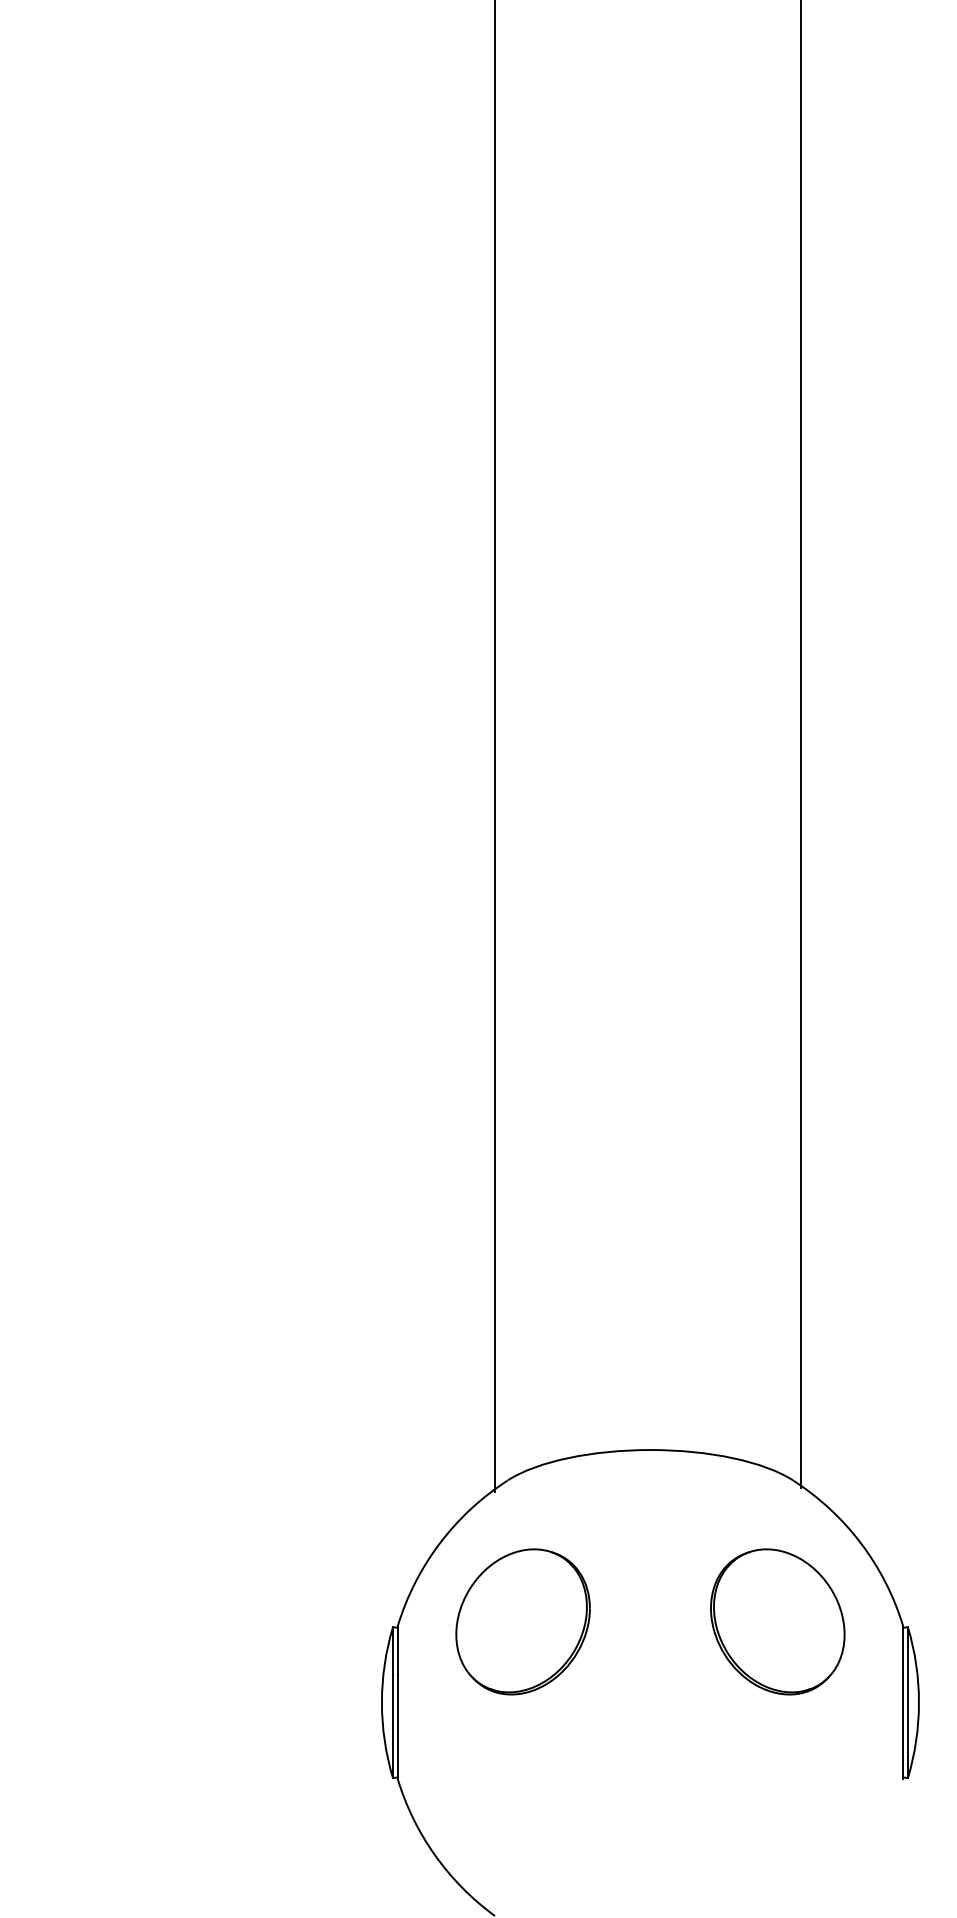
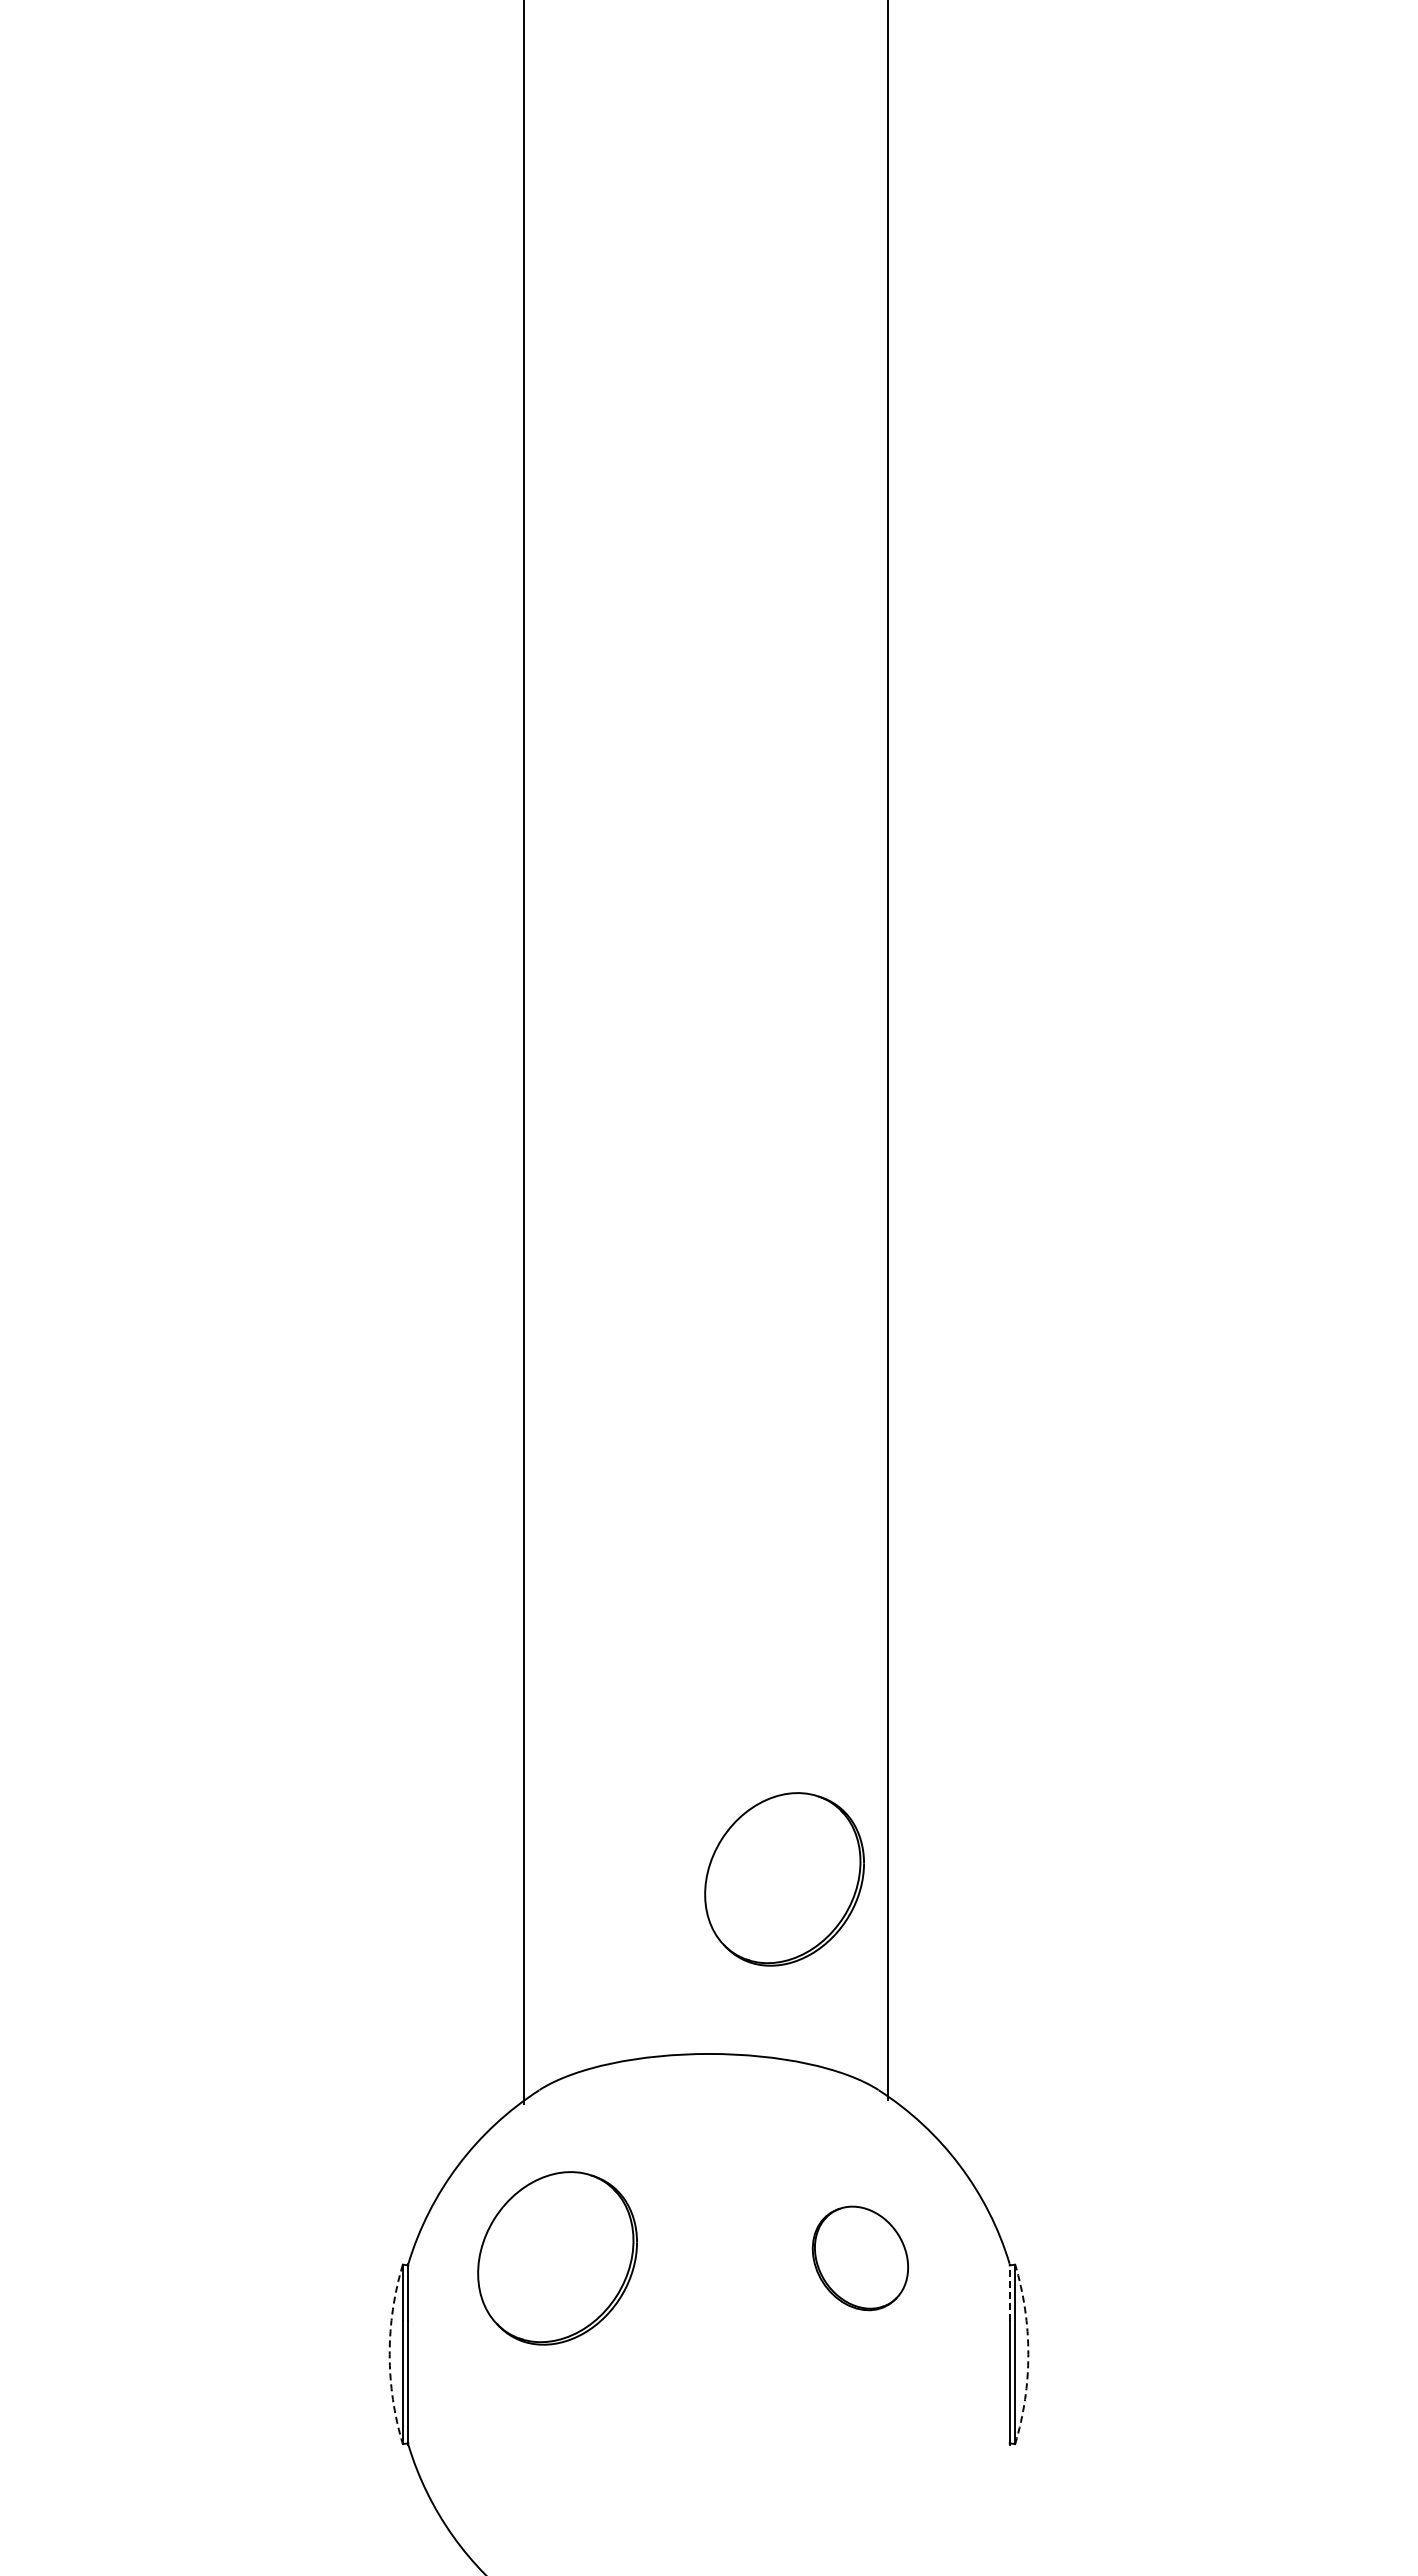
part: (713, 1303) -> (784, 1879), added
part: (777, 1622) -> (860, 2258), size x0.6
line: (903, 1650) -> (1009, 2292), solid -> dashed
arc: (381, 1702) -> (389, 2354), solid -> dashed
arc: (919, 1702) -> (1028, 2354), solid -> dashed

